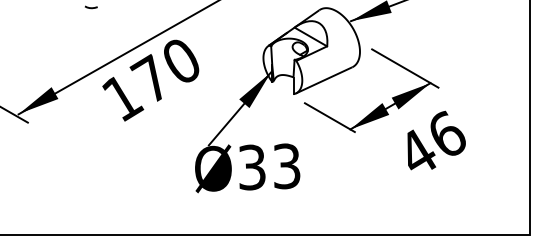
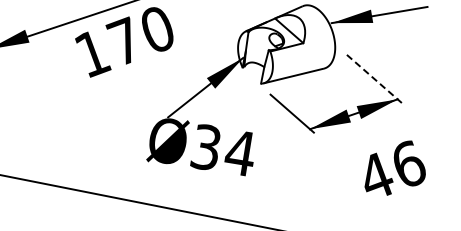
line: (405, 68) -> (375, 80), solid -> dashed
text: (436, 140) -> (397, 167), moved
text: (286, 166) -> (240, 153), Ø33 -> Ø34

